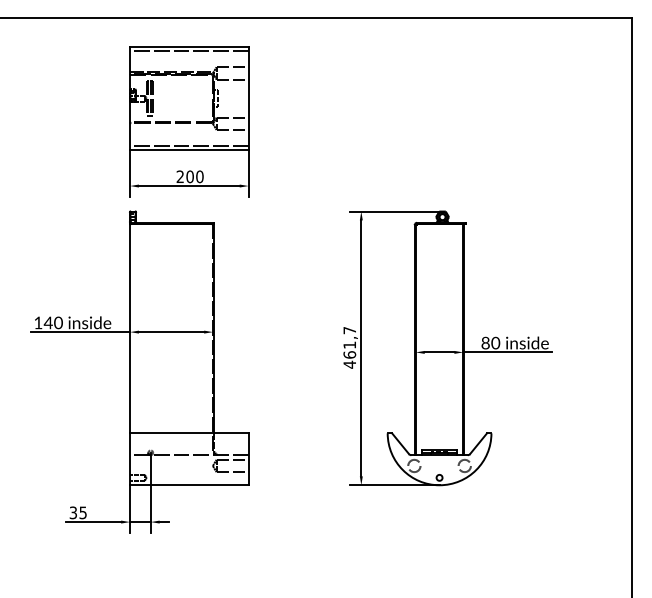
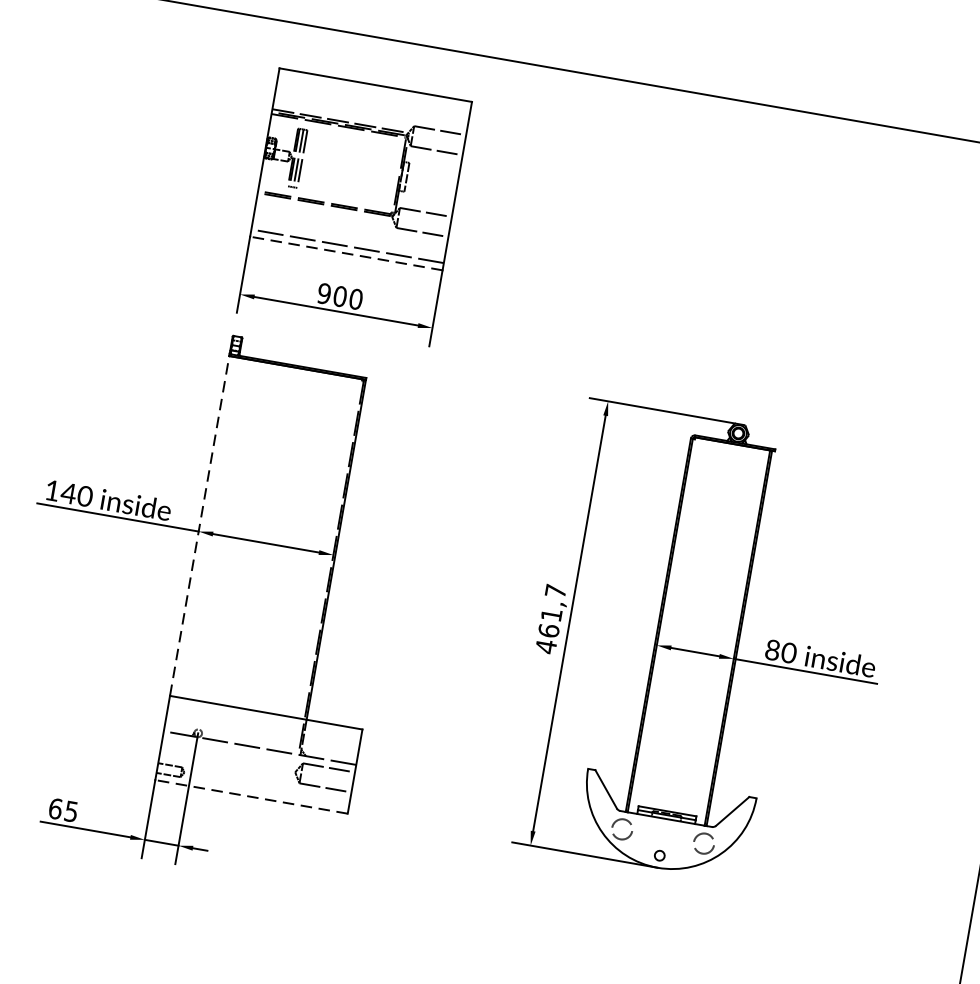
line: (189, 51) -> (374, 92), removed
line: (188, 150) -> (345, 253), solid -> dashed
text: (180, 176) -> (324, 293), 200 -> 900
line: (130, 328) -> (200, 525), solid -> dashed
line: (188, 485) -> (250, 797), solid -> dashed
text: (73, 512) -> (55, 808), 35 -> 65

